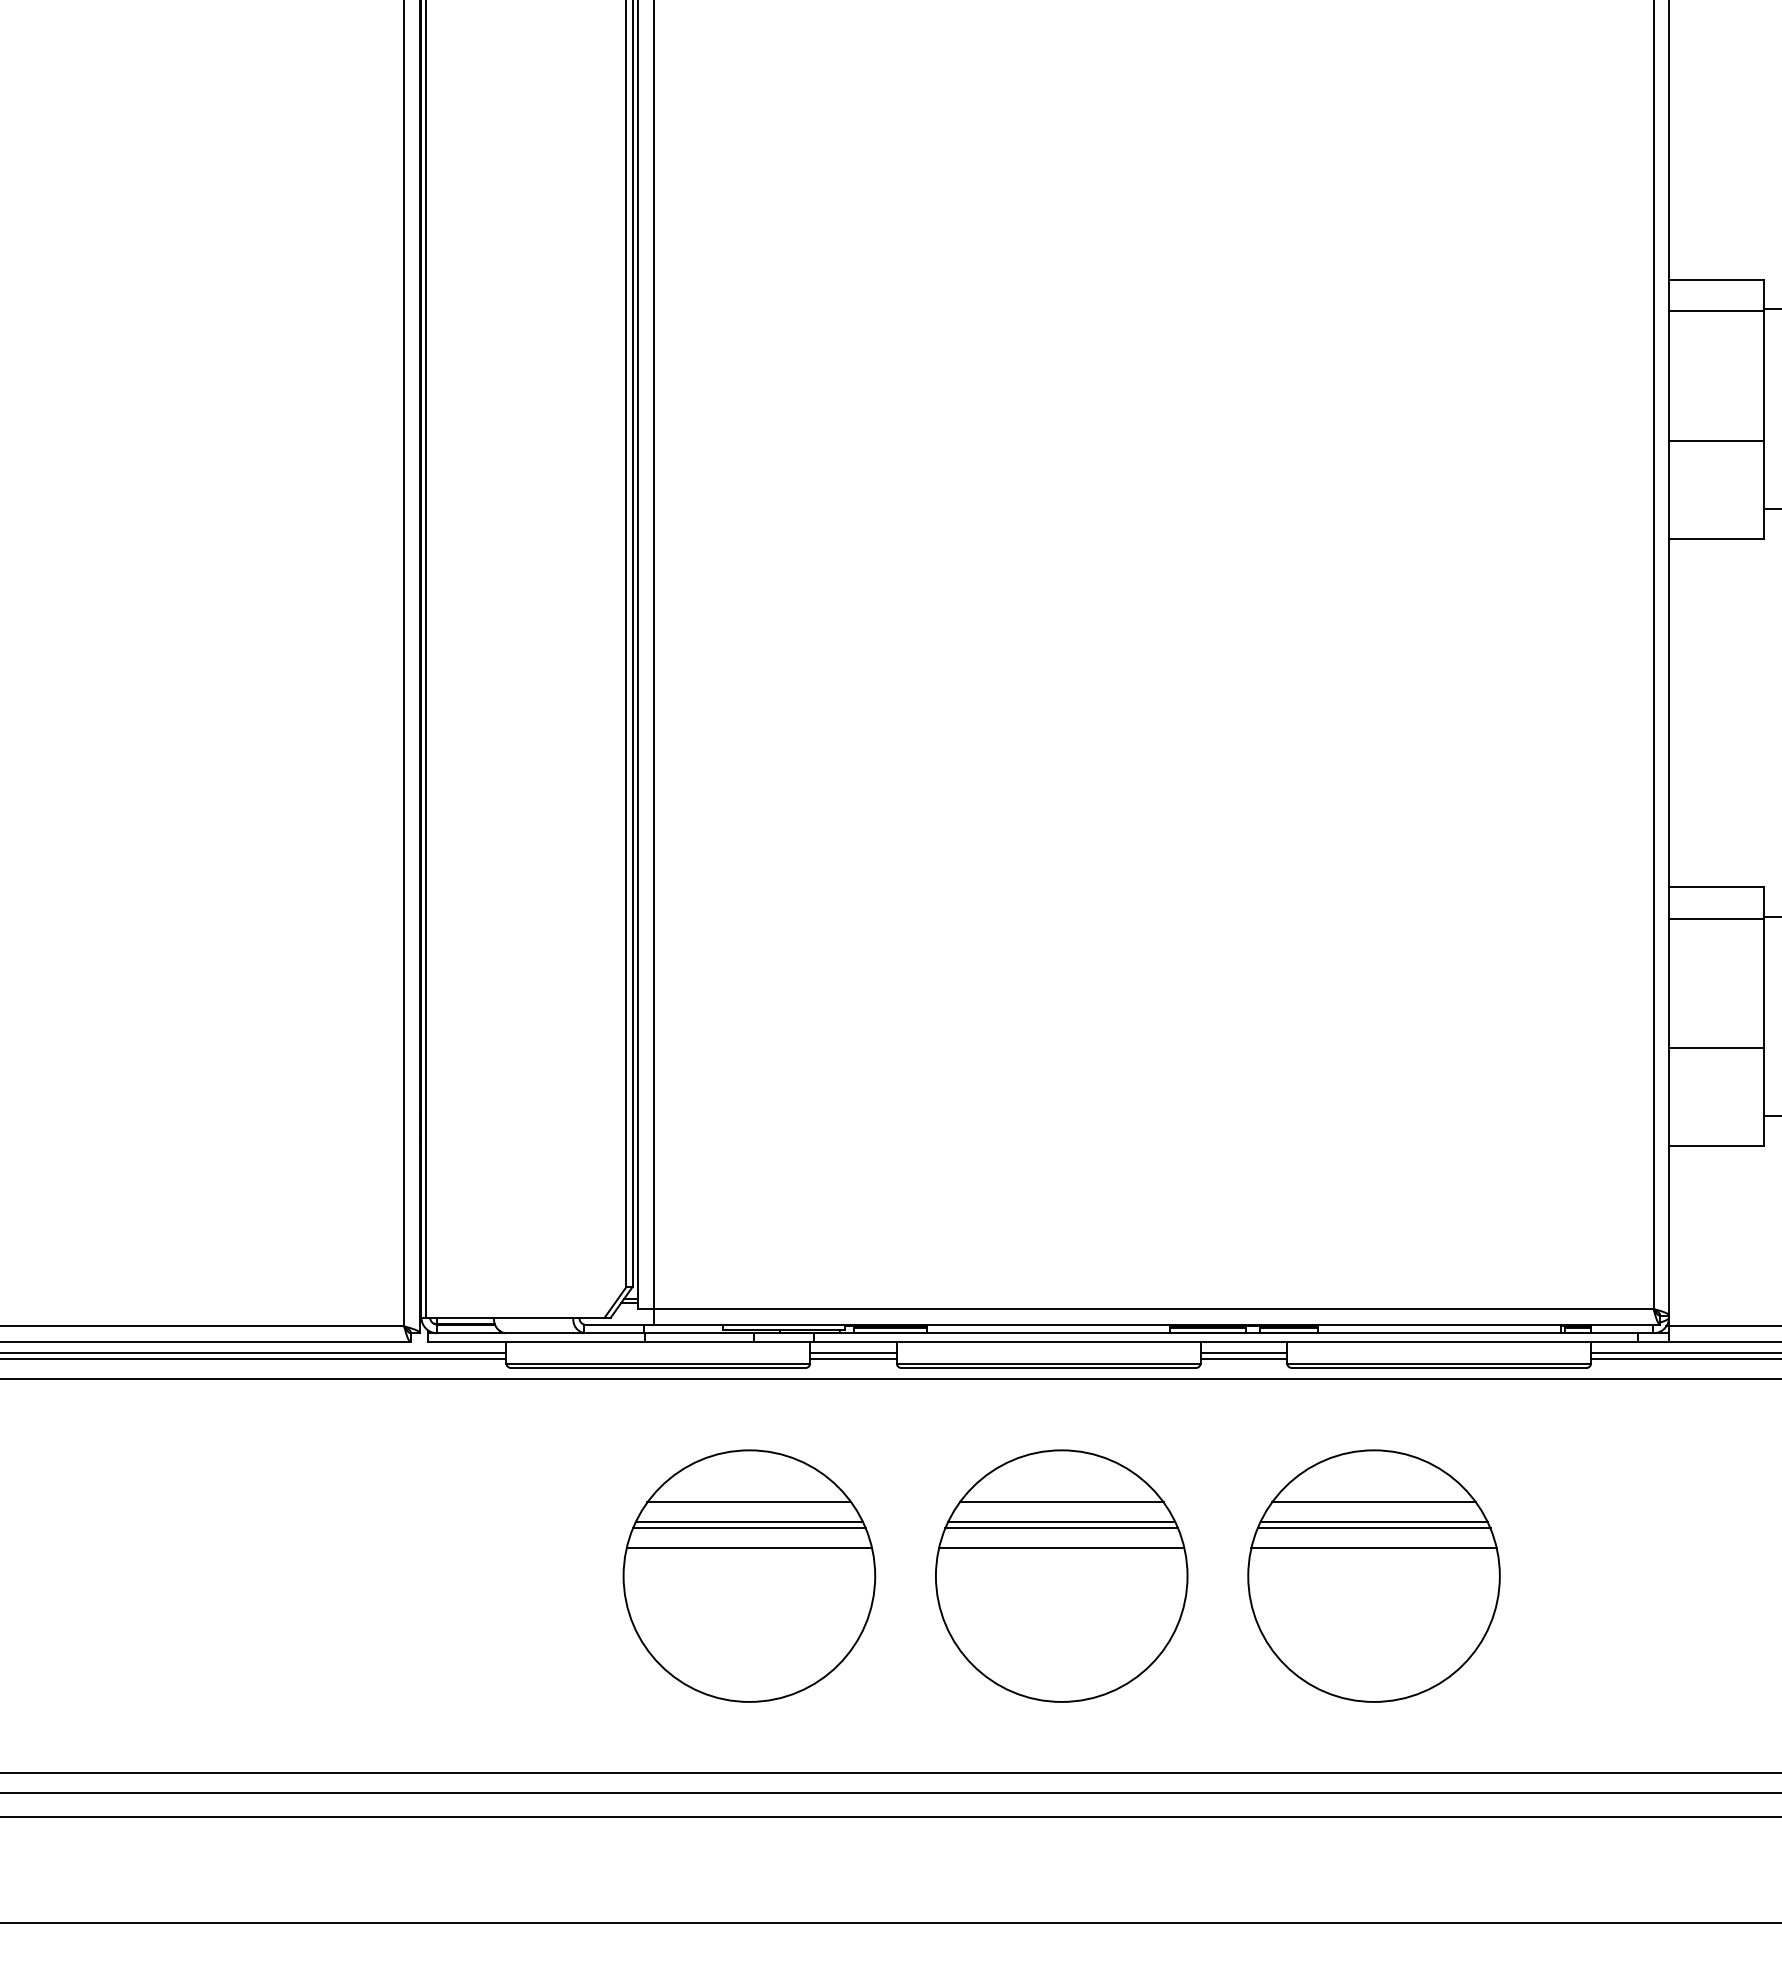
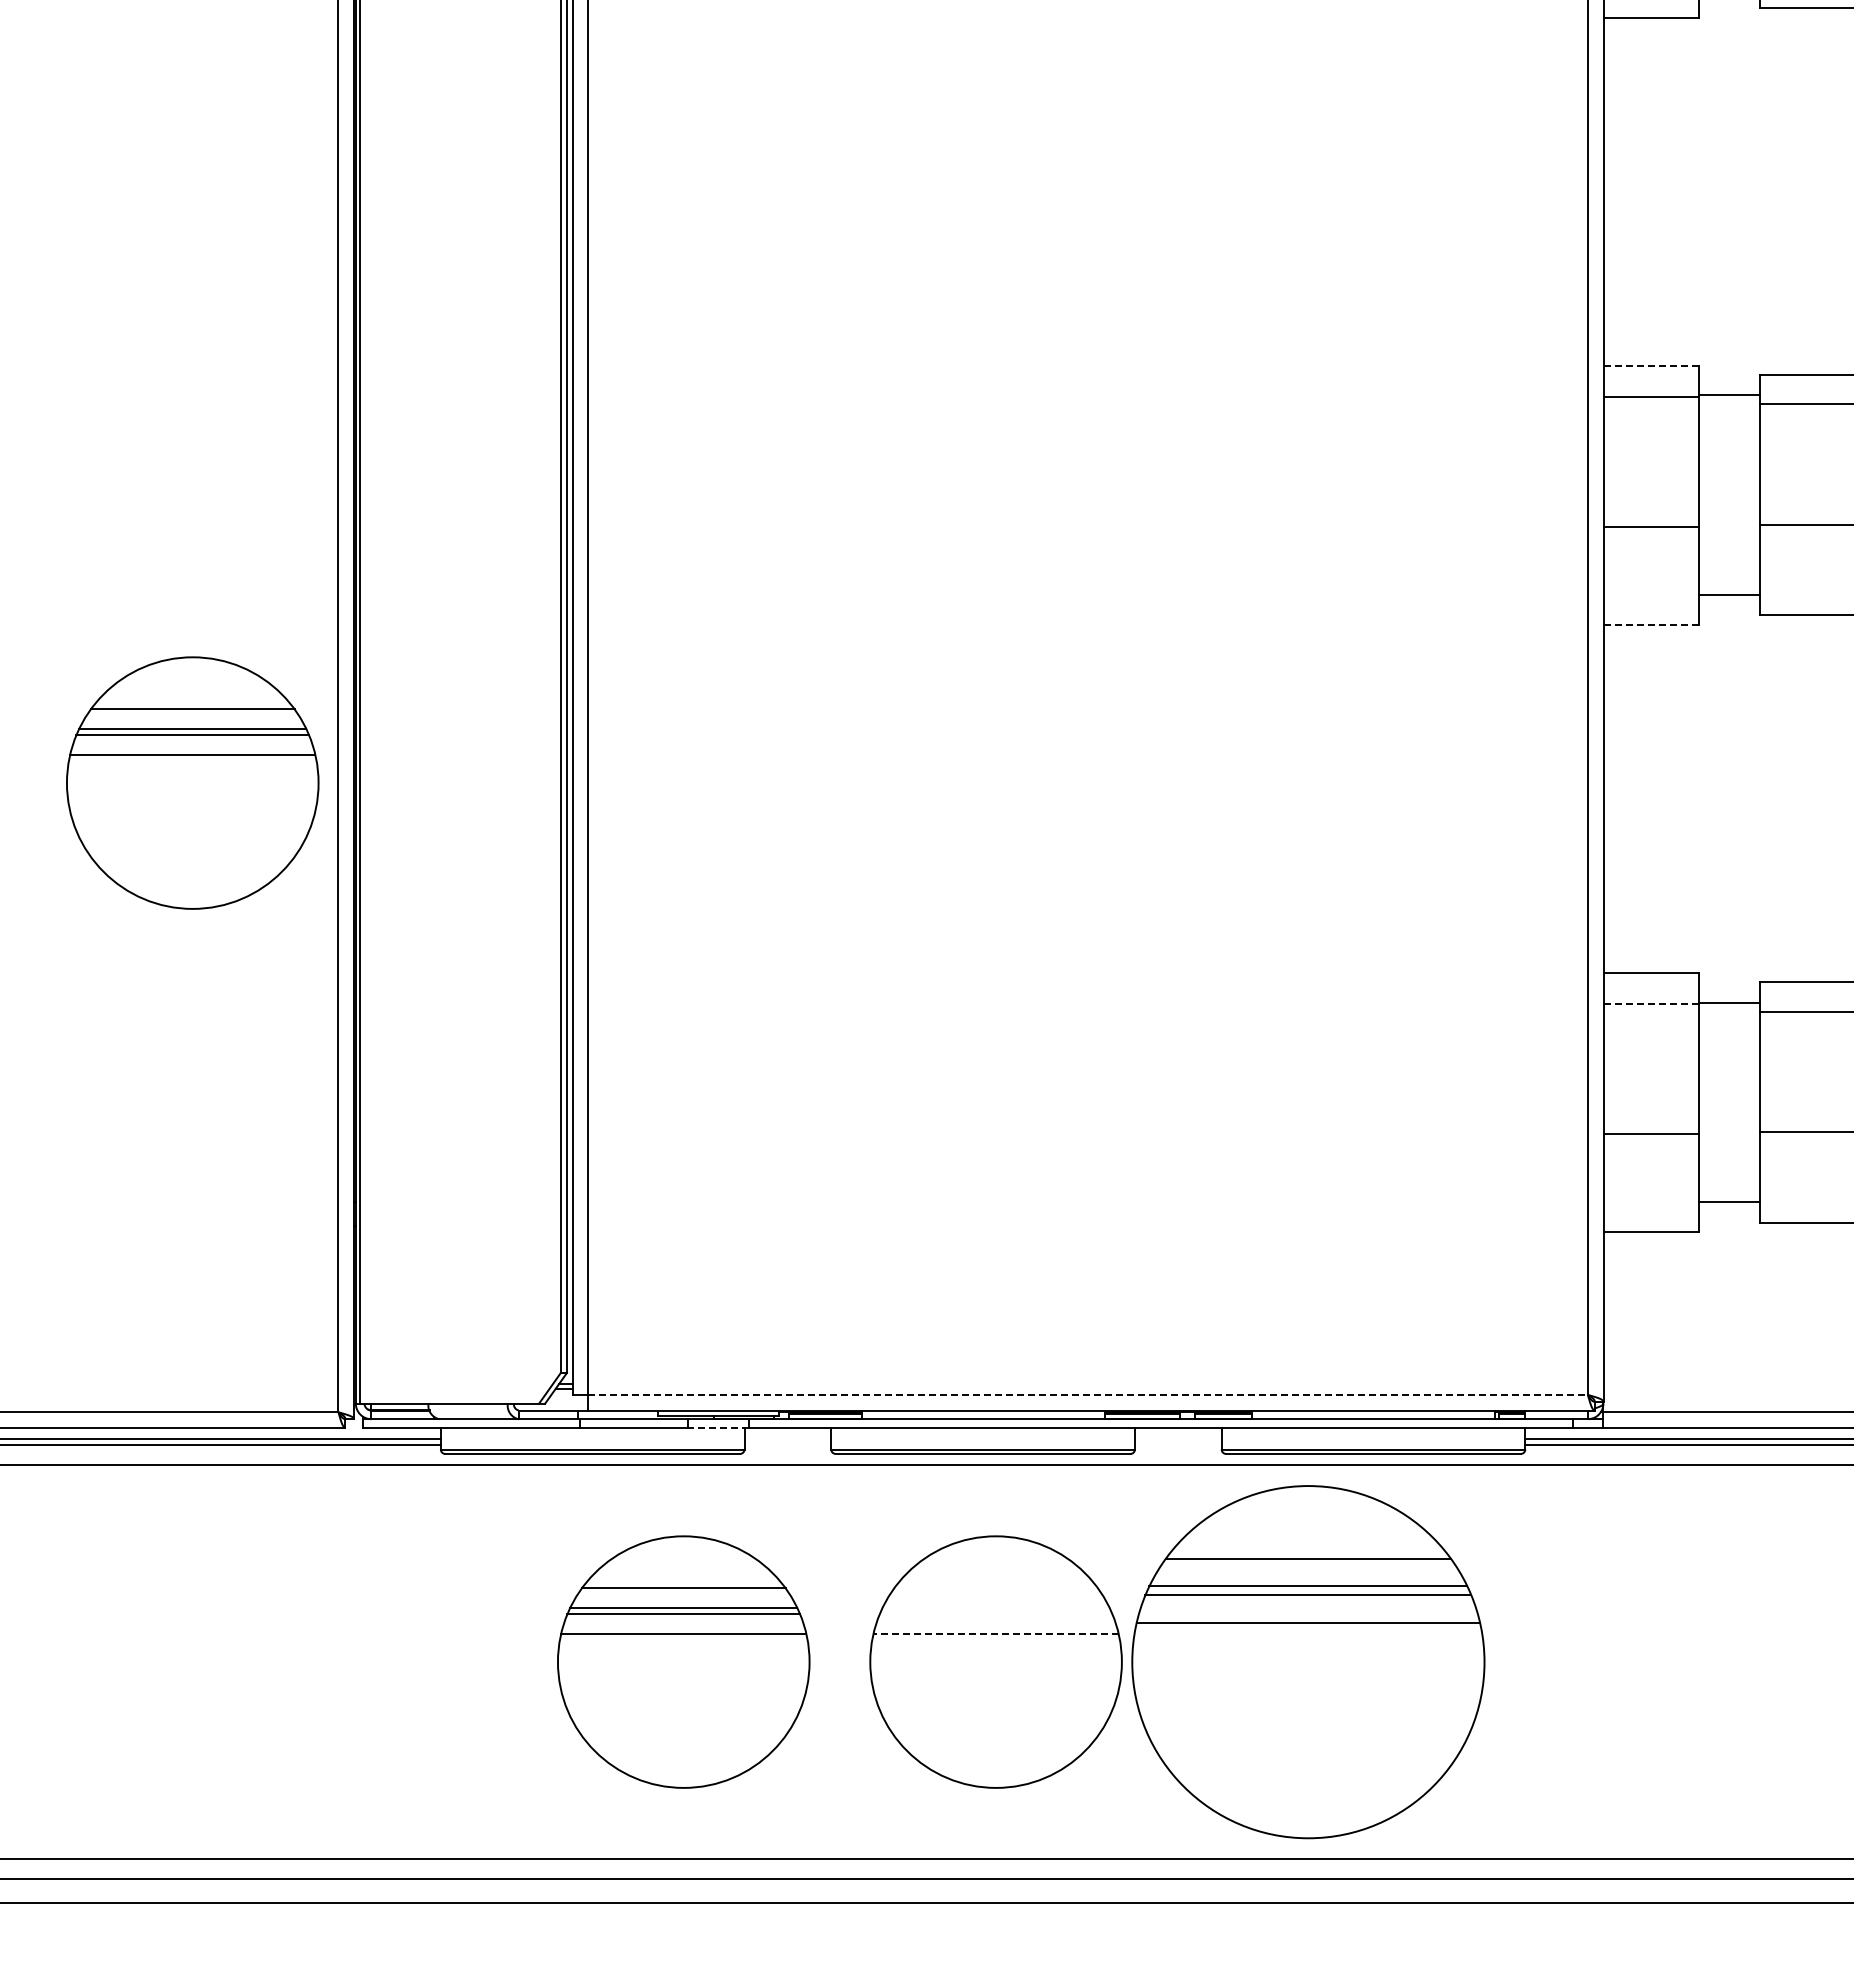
line: (1717, 279) -> (1651, 365), solid -> dashed
line: (1717, 538) -> (1651, 624), solid -> dashed
part: (258, 696) -> (192, 782), added
line: (1717, 918) -> (1651, 1004), solid -> dashed
line: (1154, 1308) -> (1088, 1394), solid -> dashed
line: (783, 1341) -> (717, 1427), solid -> dashed
line: (853, 1352) -> (787, 1438), removed
line: (1243, 1352) -> (1177, 1438), removed
line: (853, 1359) -> (787, 1445), removed
line: (1243, 1359) -> (1177, 1445), removed
line: (1062, 1502) -> (996, 1588), removed
line: (1061, 1521) -> (995, 1607), removed
line: (1061, 1528) -> (995, 1614), removed
line: (1062, 1548) -> (996, 1634), solid -> dashed
part: (1374, 1575) -> (1308, 1661), size x1.4

